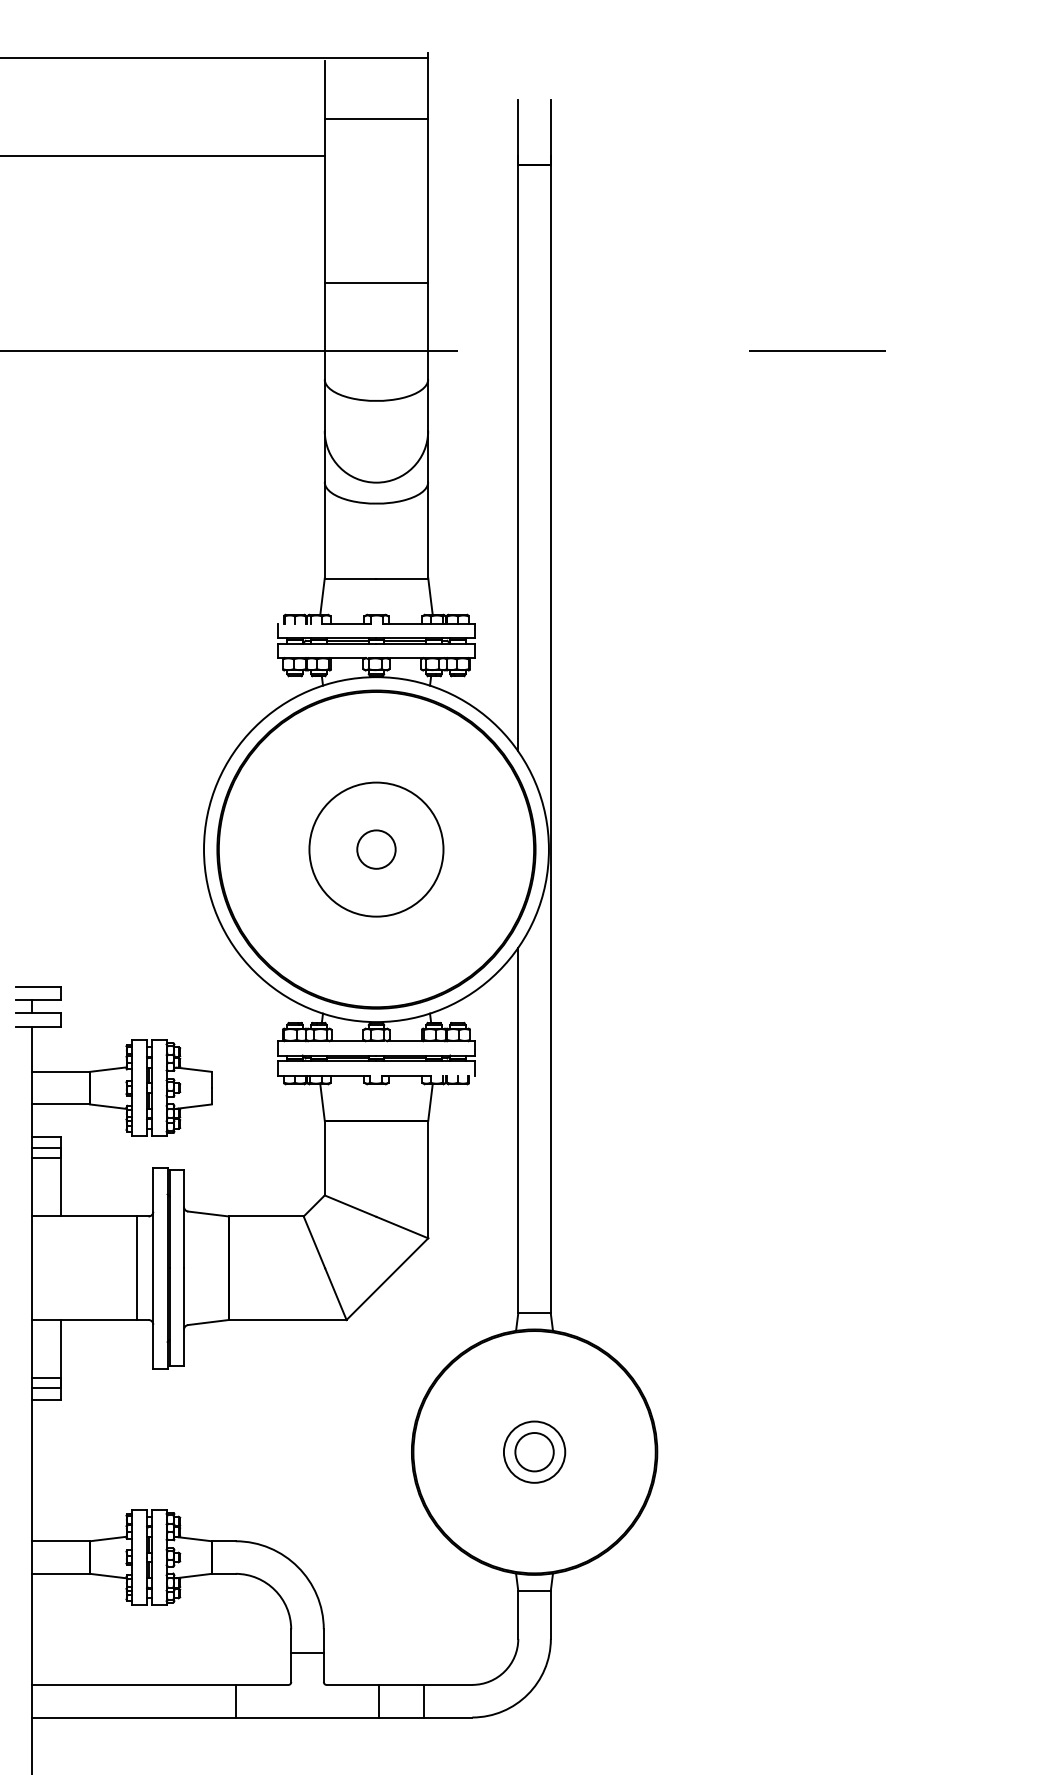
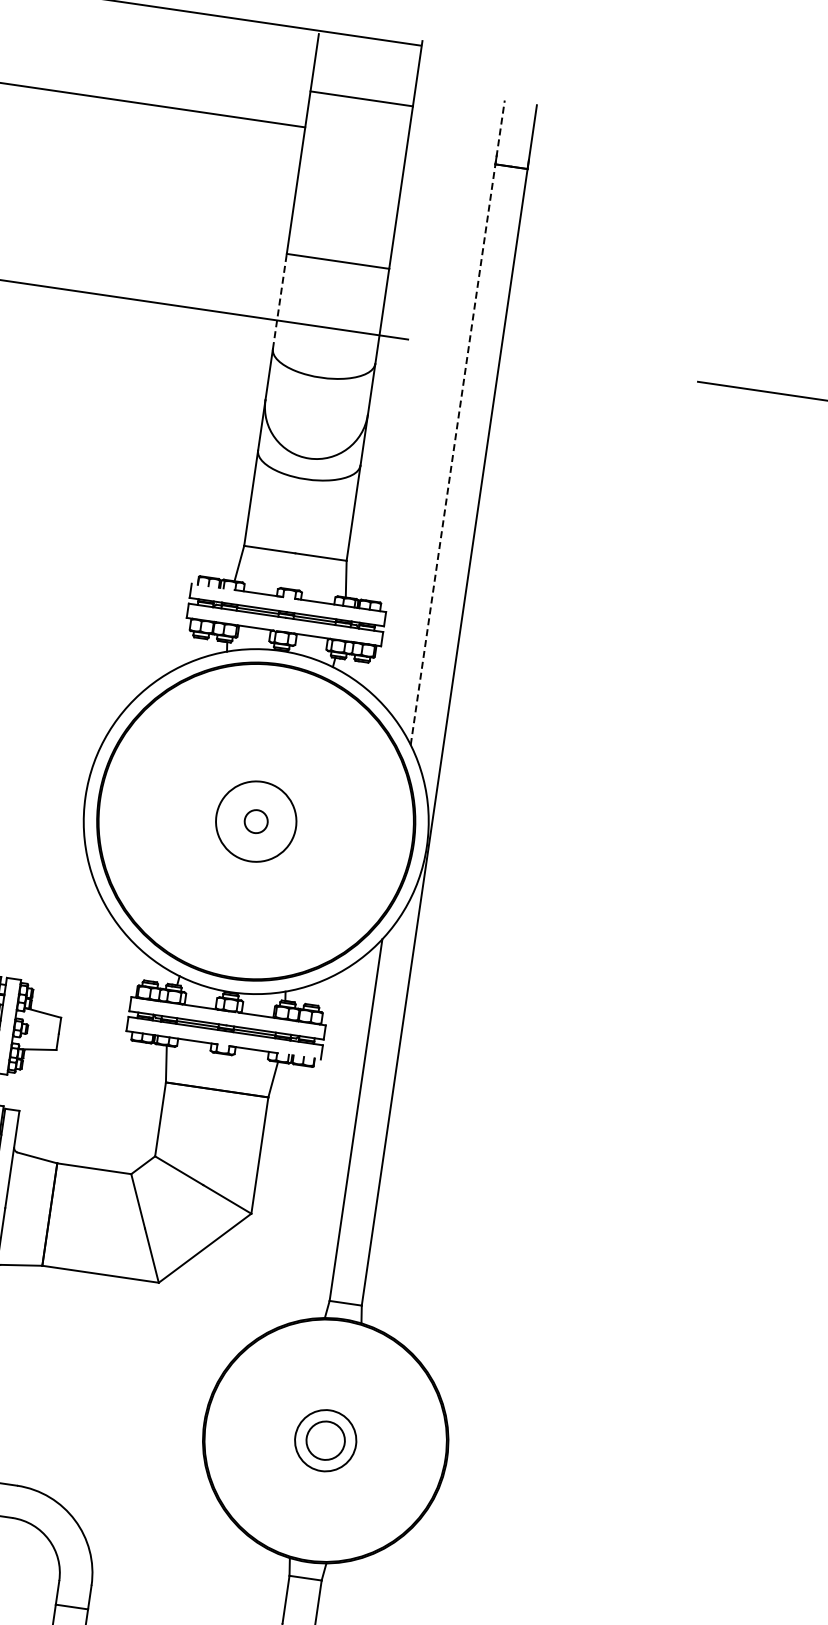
line: (324, 331) -> (279, 301), solid -> dashed
line: (518, 425) -> (458, 422), solid -> dashed
circle: (376, 849) -> (256, 821), size x0.6
circle: (376, 849) -> (256, 821), size x0.6

